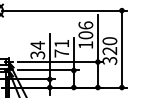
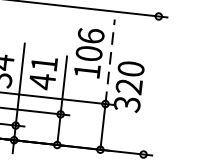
line: (97, 38) -> (109, 61), solid -> dashed
line: (121, 48) -> (150, 84), removed
text: (61, 53) -> (41, 81), 71 -> 41

